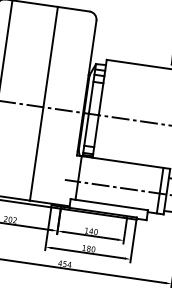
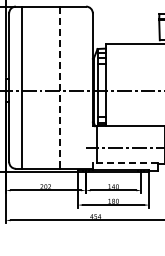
line: (43, 104) -> (59, 88), solid -> dashed
line: (108, 204) -> (124, 162), solid -> dashed

